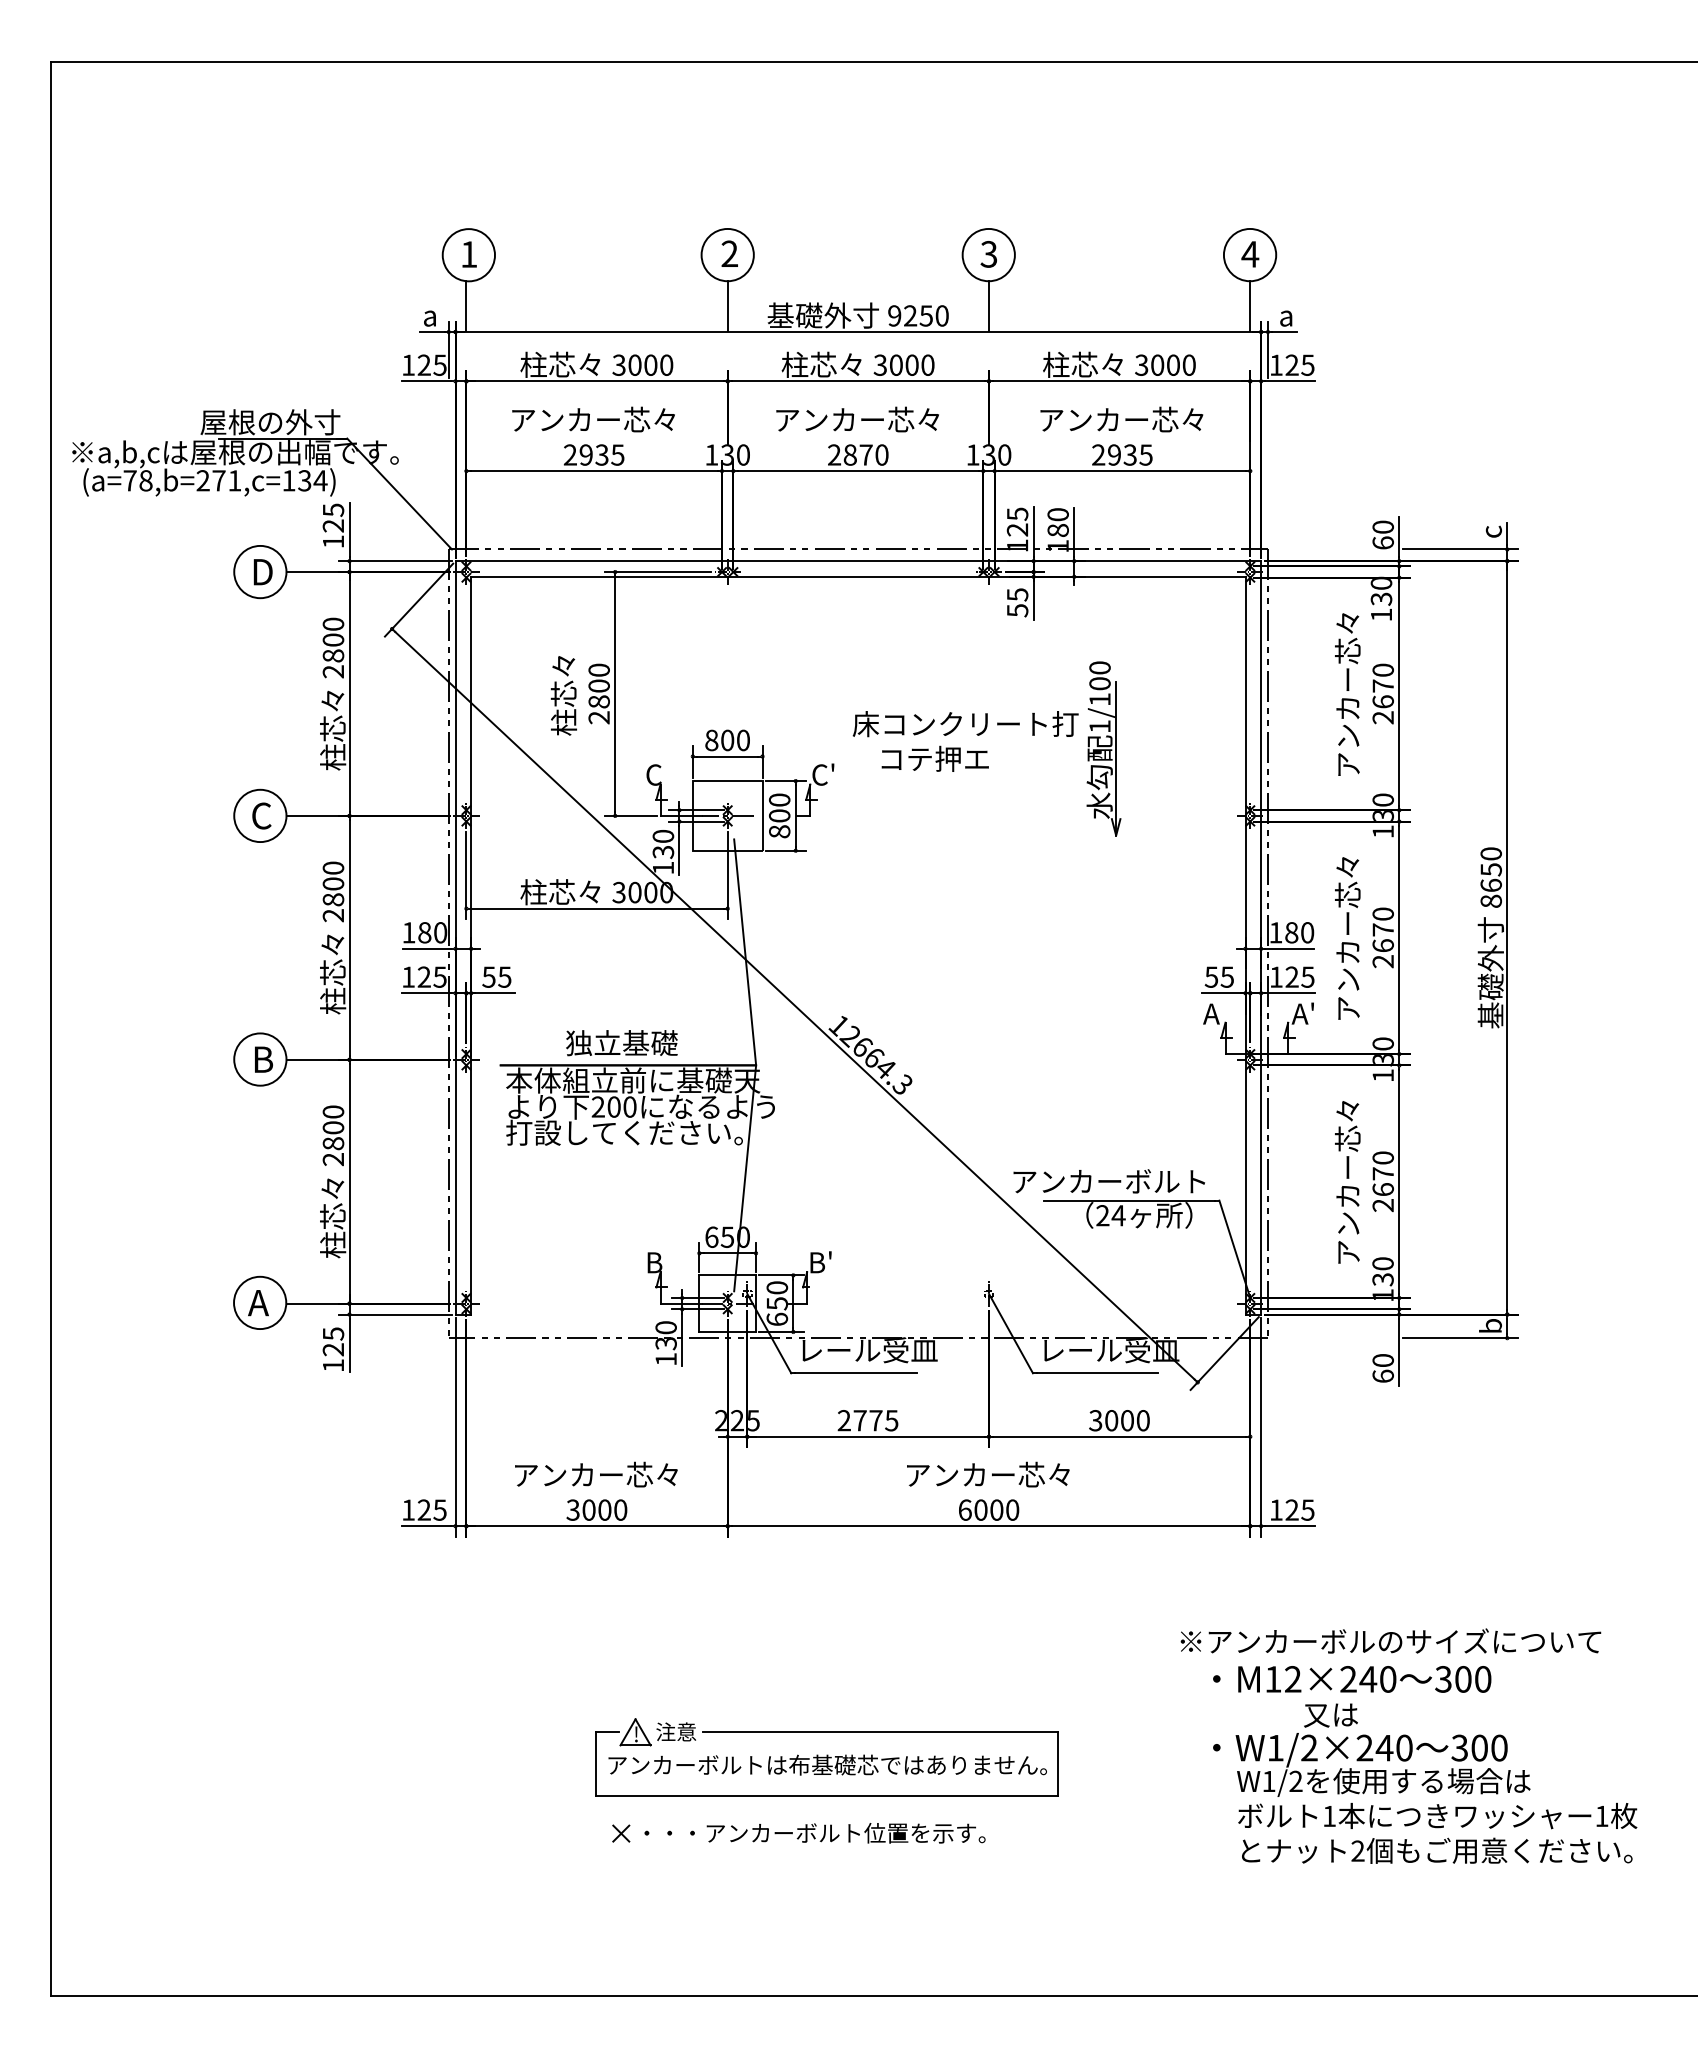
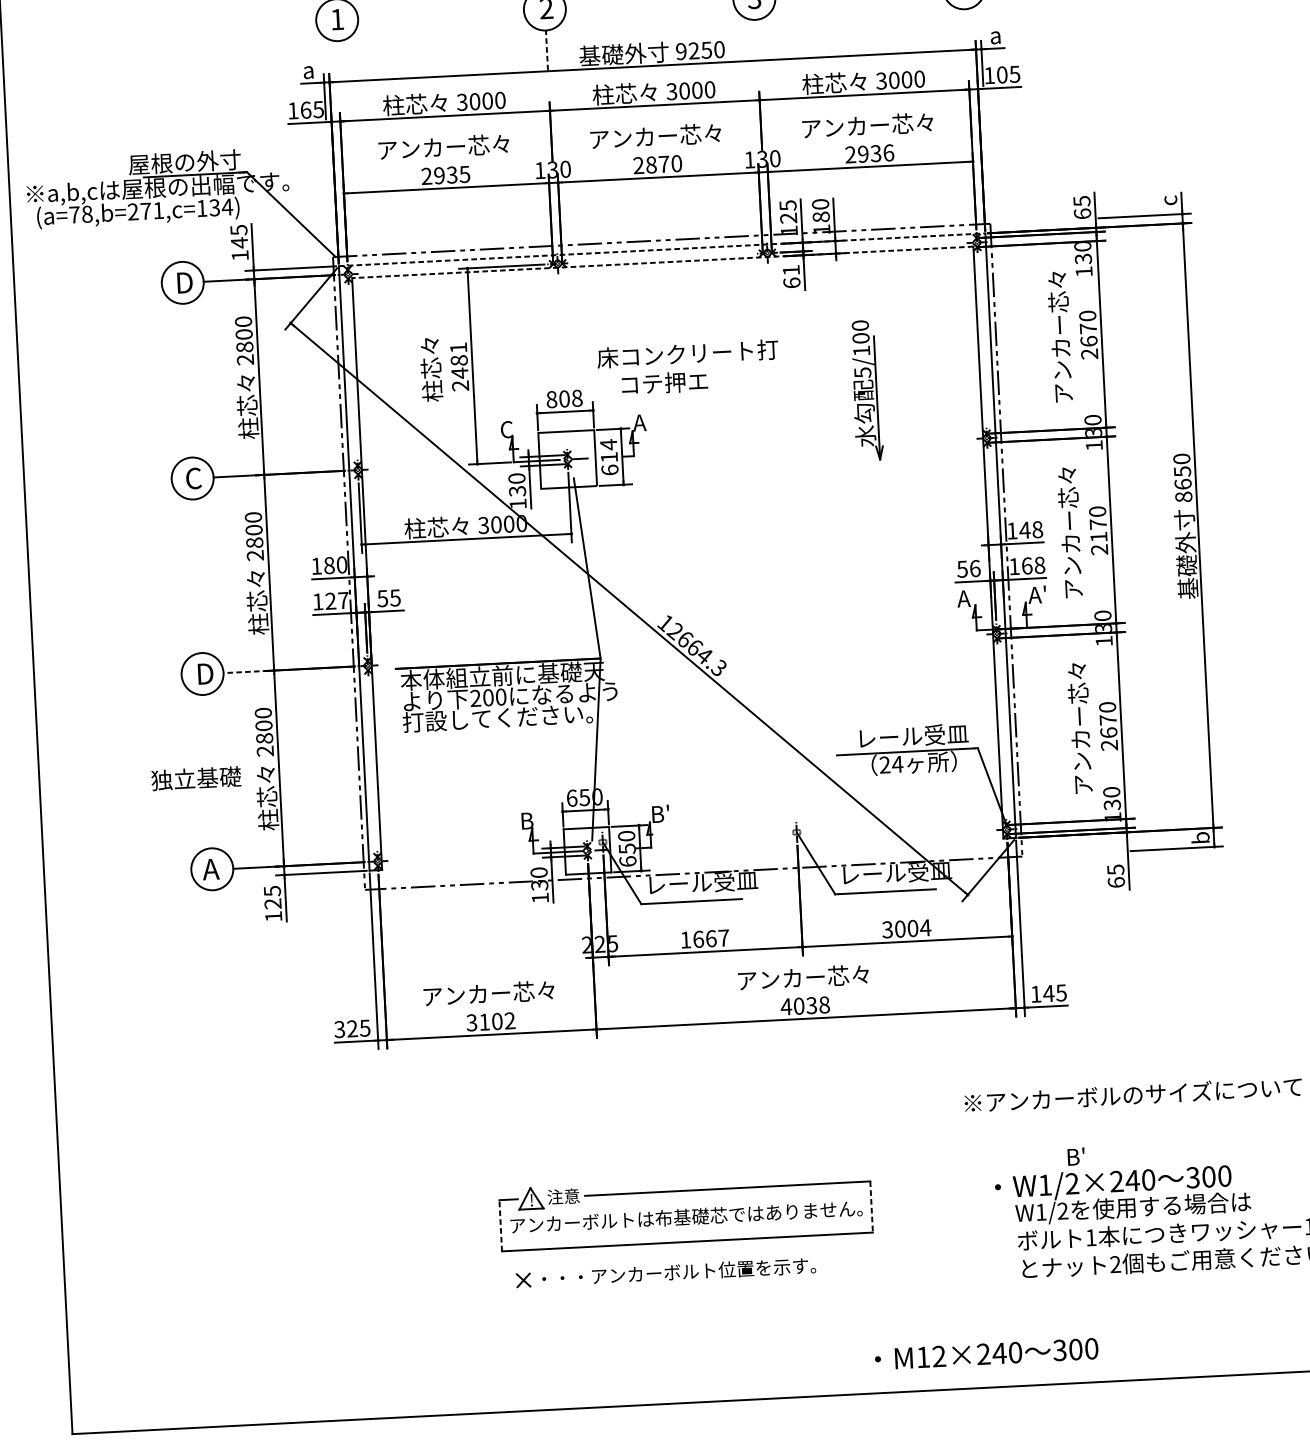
line: (466, 305) -> (337, 60), removed
line: (989, 305) -> (756, 39), removed
line: (1250, 305) -> (966, 28), removed
line: (727, 306) -> (546, 50), solid -> dashed
text: (424, 364) -> (306, 109), 125 -> 165
text: (1291, 364) -> (1001, 74), 125 -> 105
text: (1145, 454) -> (888, 152), 2935 -> 2936
text: (332, 526) -> (238, 243), 125 -> 145
text: (1382, 527) -> (1081, 201), 60 -> 65
line: (858, 561) -> (662, 250), solid -> dashed
line: (857, 576) -> (662, 262), solid -> dashed
text: (1017, 602) -> (791, 276), 55 -> 61
text: (598, 686) -> (458, 360), 2800 -> 2481
text: (1099, 726) -> (862, 372), 1/100 -> 5/100
text: (743, 740) -> (577, 398), 800 -> 808
text: (965, 741) -> (688, 367), moved
text: (822, 774) -> (642, 422), C' -> A
text: (779, 815) -> (609, 457), 800 -> 614
text: (1299, 932) -> (1031, 529), 180 -> 148
text: (1382, 945) -> (1098, 536), 2670 -> 2170
text: (439, 976) -> (342, 600), 125 -> 127
text: (1227, 976) -> (975, 568), 55 -> 56
text: (1299, 976) -> (1032, 565), 125 -> 168
text: (621, 1043) -> (195, 778), moved
text: (265, 1059) -> (206, 673), B -> D
line: (314, 1059) -> (246, 671), solid -> dashed
text: (1110, 1181) -> (889, 737), アンカーボルト -> レール受皿
text: (1382, 1360) -> (1115, 869), 60 -> 65
text: (867, 1420) -> (704, 938), 2775 -> 1667
text: (1143, 1420) -> (925, 927), 3000 -> 3004
text: (407, 1509) -> (338, 1029), 125 -> 325
text: (604, 1509) -> (497, 1021), 3000 -> 3102
text: (988, 1509) -> (805, 1005), 6000 -> 4038
text: (1292, 1509) -> (1049, 993), 125 -> 145
text: (1352, 1679) -> (986, 1354), moved
text: (1330, 1715) -> (1087, 1156), 又は -> B'
line: (596, 1764) -> (500, 1225), solid -> dashed
line: (1058, 1764) -> (871, 1207), solid -> dashed

